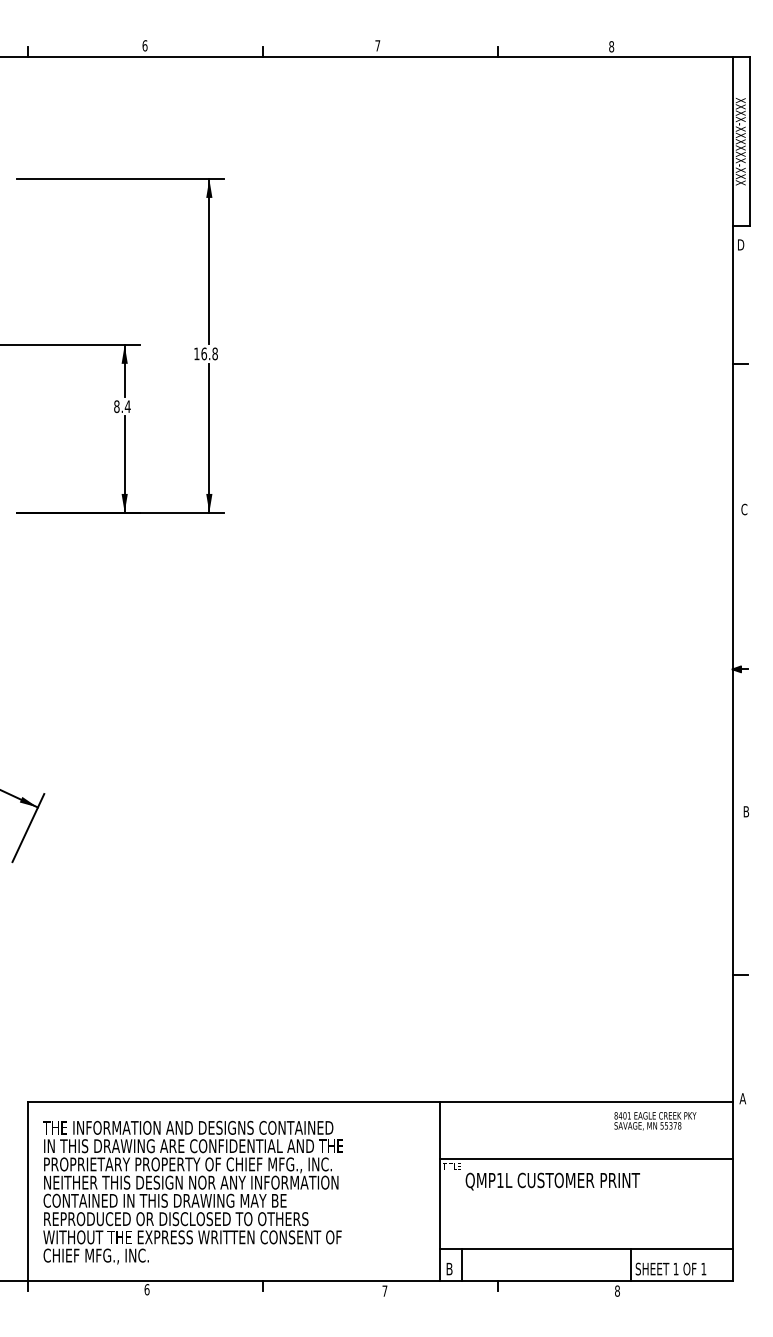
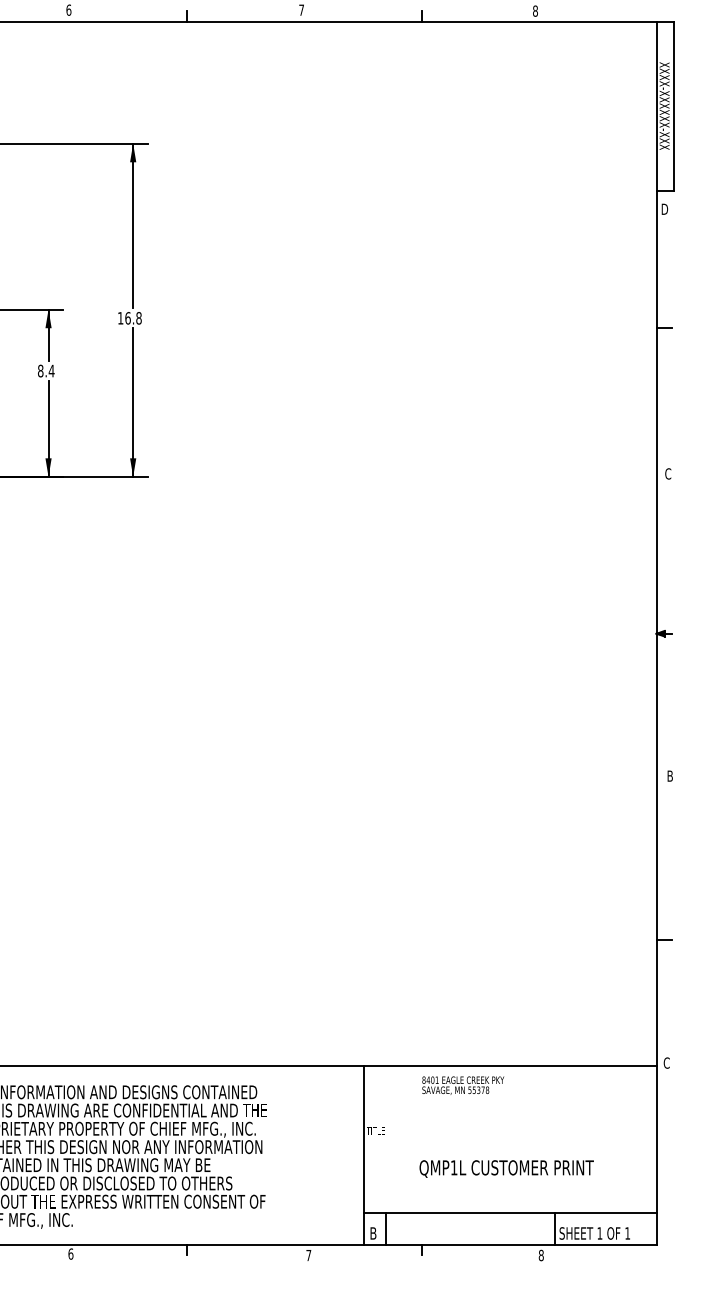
text: (742, 1098) -> (666, 1062), A -> C
text: (655, 1121) -> (463, 1085), moved
line: (585, 1159) -> (509, 1123), removed
text: (552, 1181) -> (506, 1168), moved

